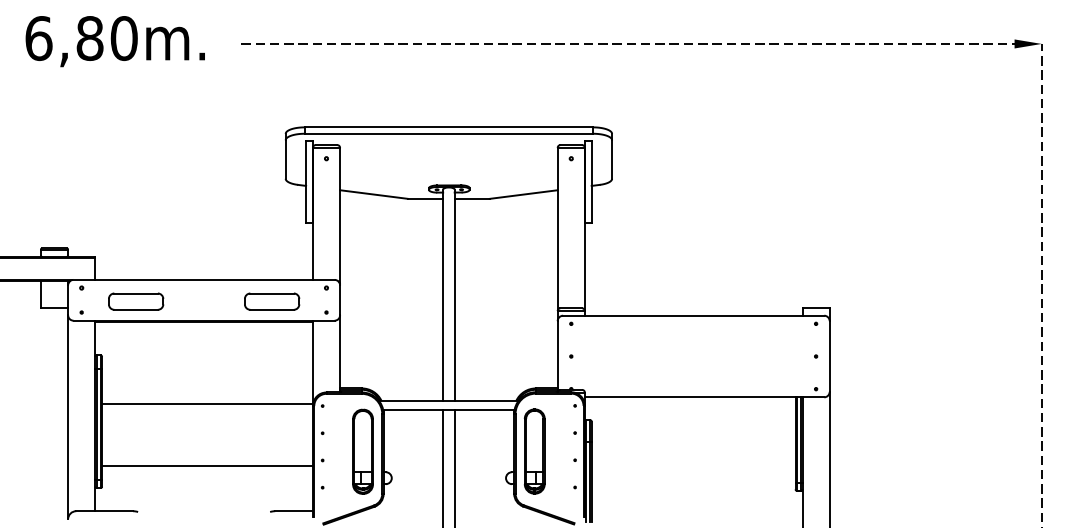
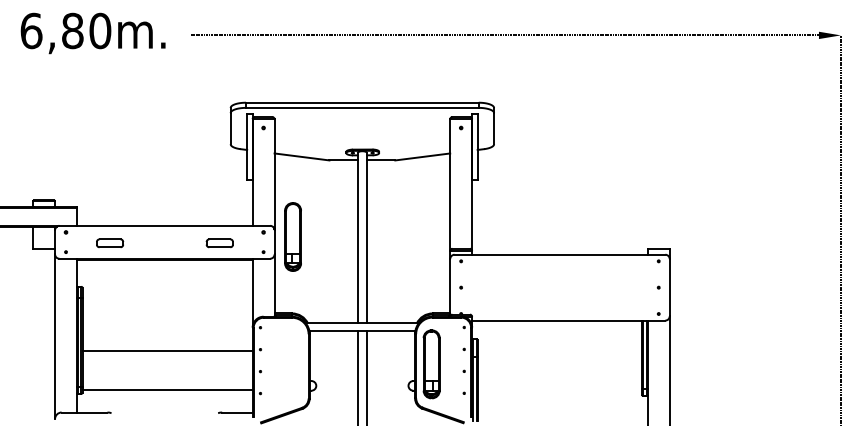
part: (136, 301) -> (110, 243), size x0.6
part: (272, 301) -> (220, 243), size x0.6
line: (207, 403) -> (167, 350), moved
part: (362, 451) -> (292, 236), moved
line: (207, 466) -> (167, 390), moved

